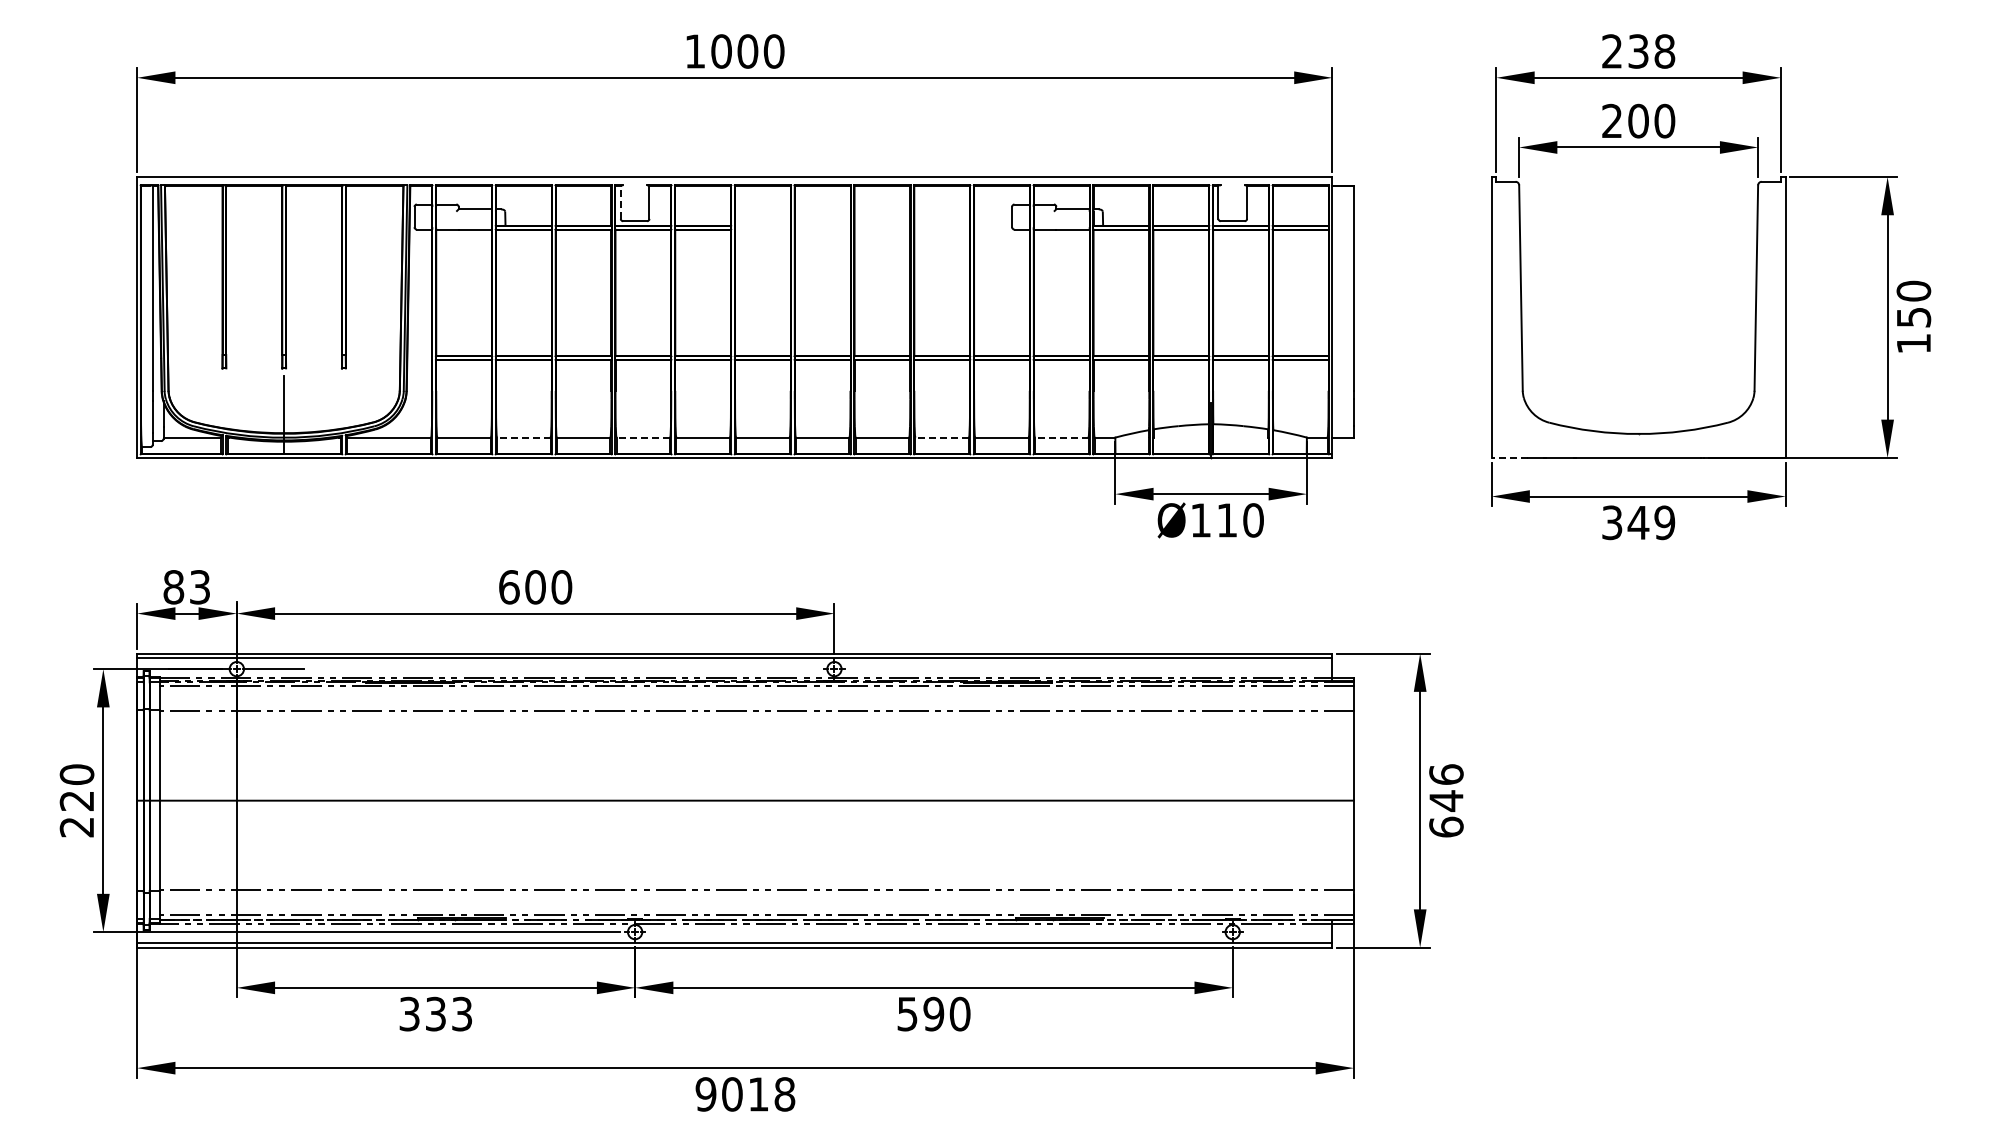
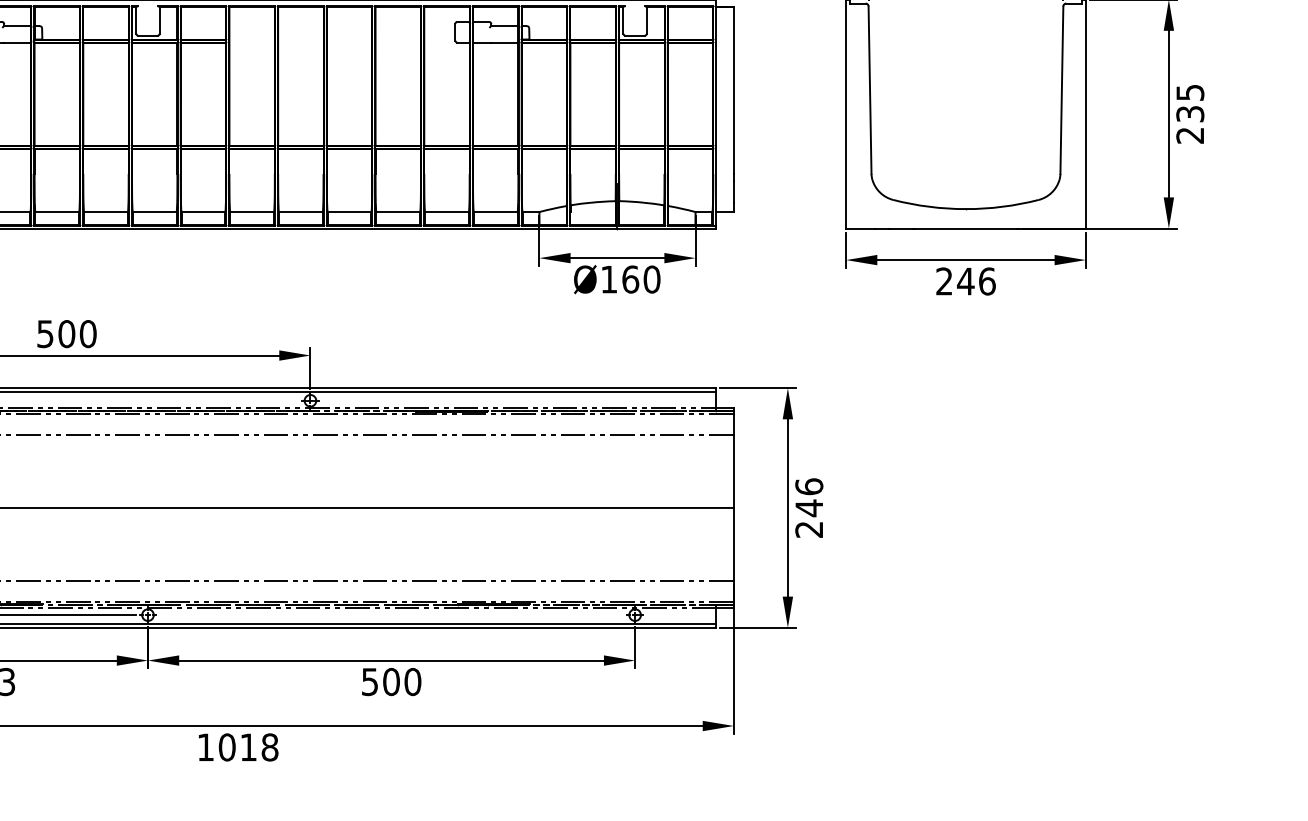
line: (620, 202) -> (136, 20), dashed -> solid
text: (1913, 316) -> (1190, 113), 150 -> 235
line: (523, 437) -> (57, 211), dashed -> solid
line: (643, 437) -> (154, 211), dashed -> solid
line: (942, 437) -> (398, 211), dashed -> solid
line: (1061, 437) -> (495, 211), dashed -> solid
line: (1509, 457) -> (860, 228), dashed -> solid
text: (1227, 520) -> (630, 279), Ø110 -> Ø160
text: (1638, 522) -> (965, 281), 349 -> 246
text: (509, 587) -> (45, 334), 600 -> 500
text: (1446, 826) -> (809, 529), 646 -> 246
text: (933, 1014) -> (391, 682), 590 -> 500
text: (705, 1094) -> (205, 747), 9018 -> 1018

